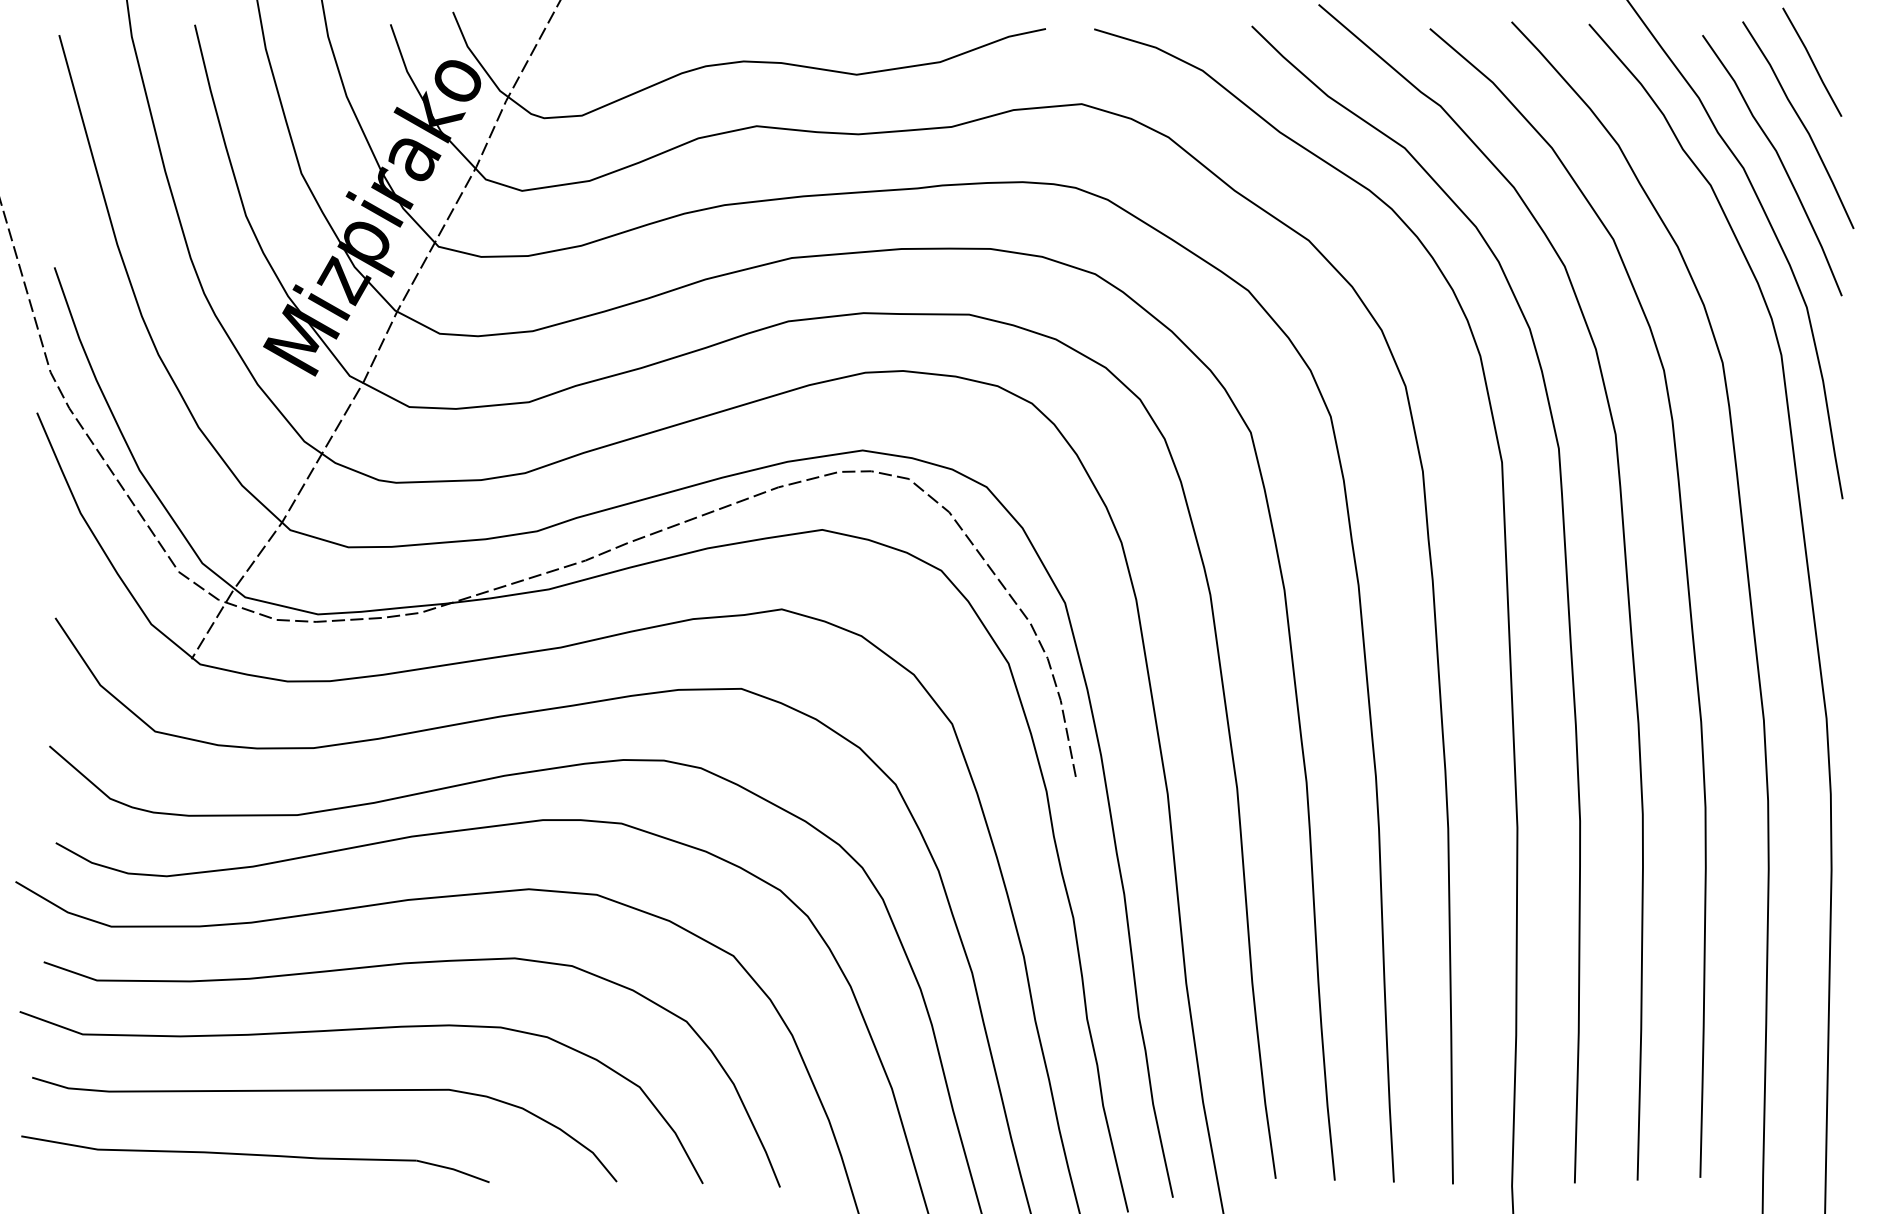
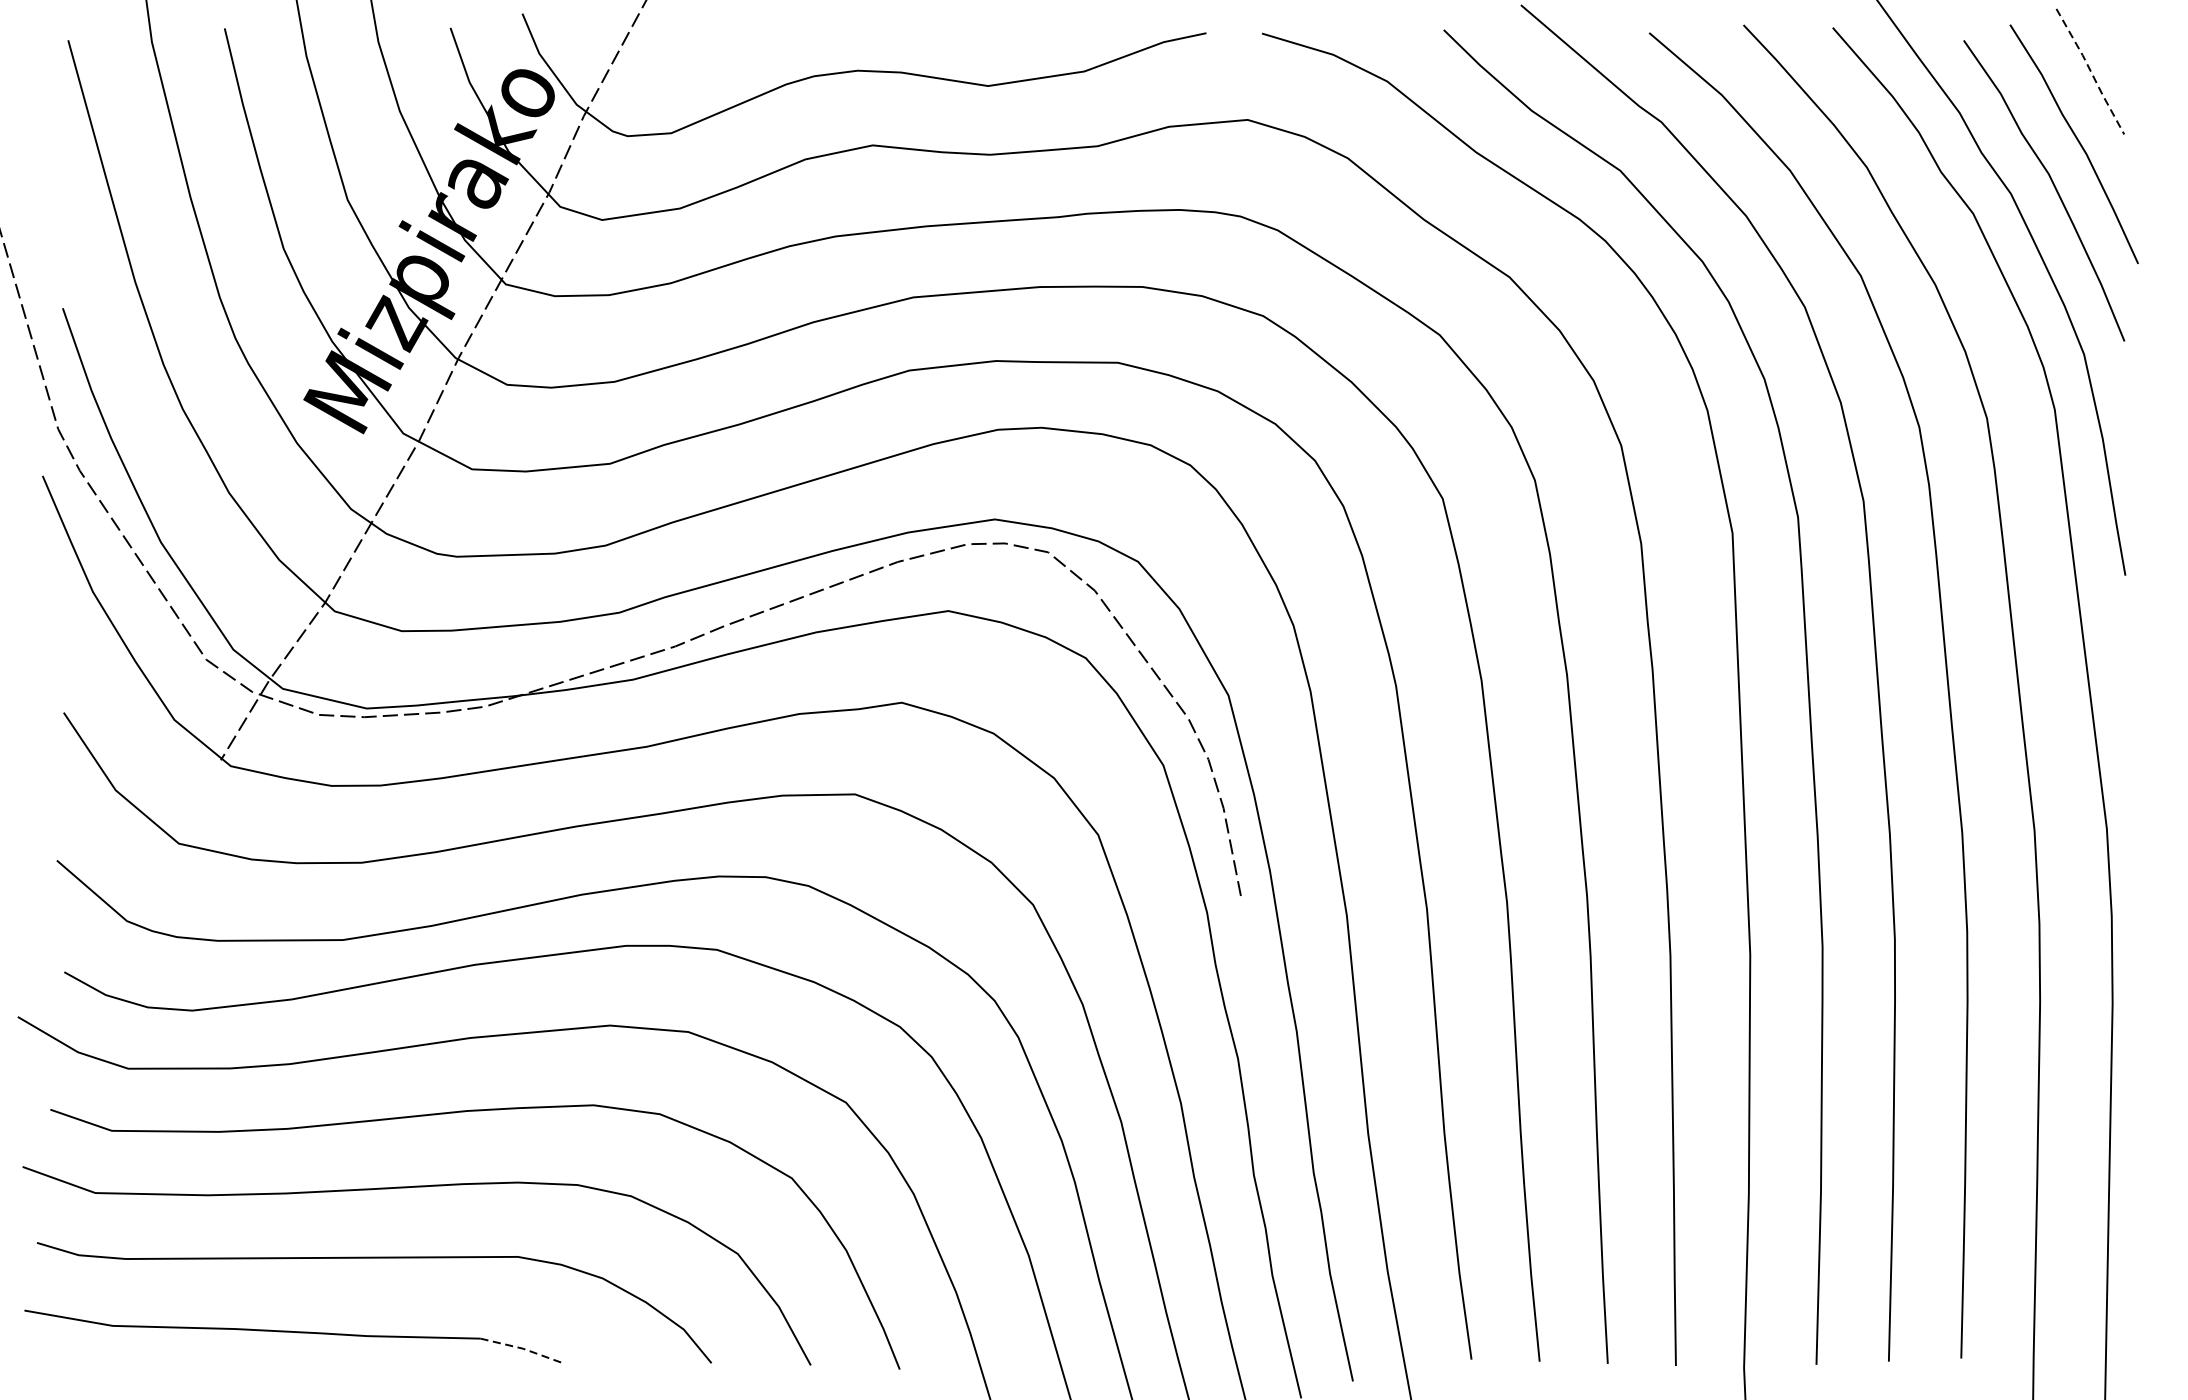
line: (1812, 62) -> (2090, 71), solid -> dashed
line: (453, 1169) -> (523, 1348), solid -> dashed

